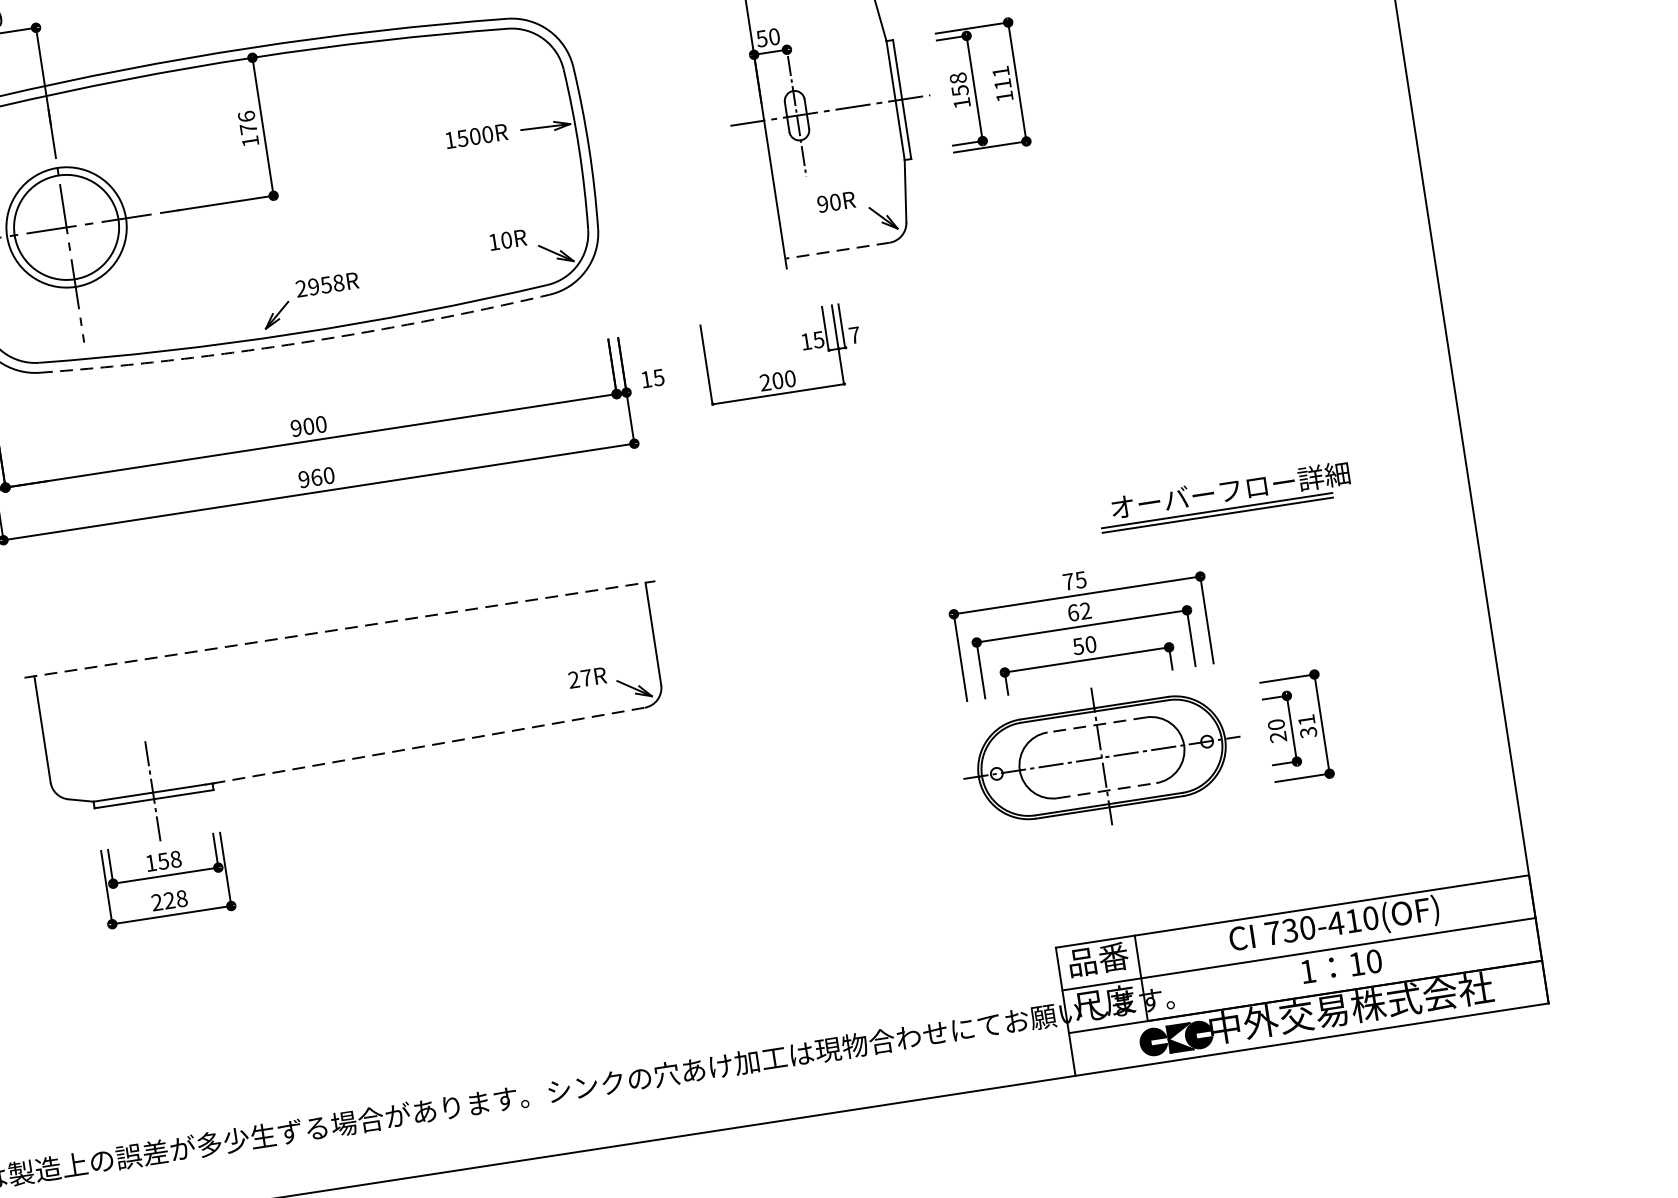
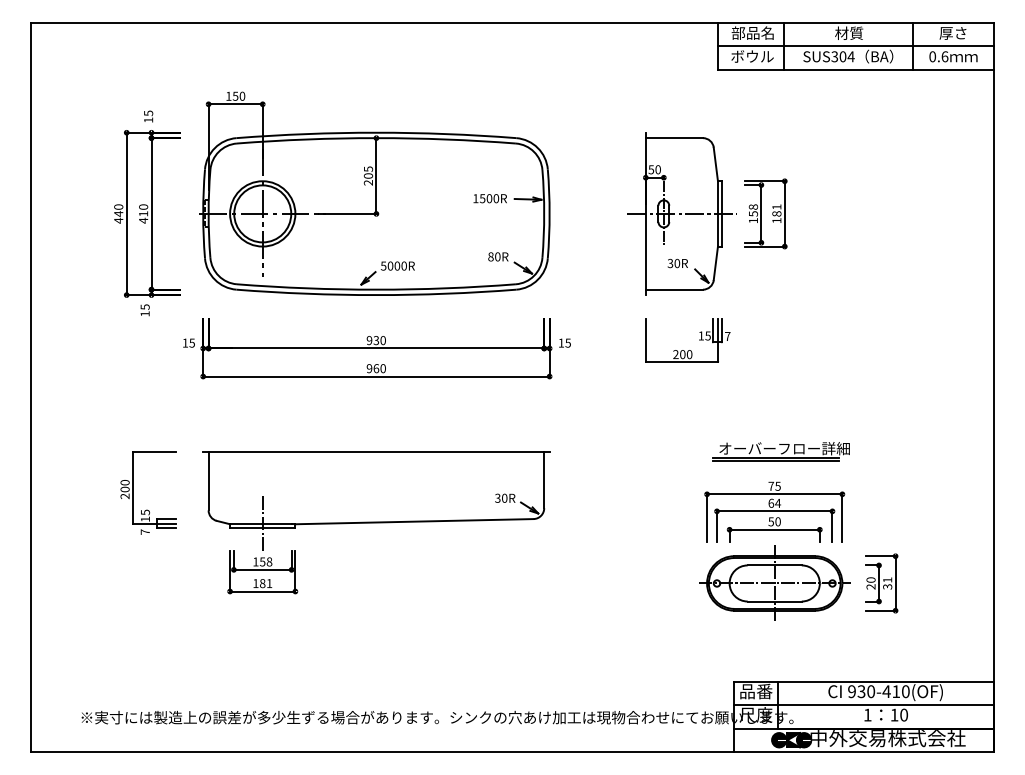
text: (1002, 83) -> (776, 213), 111 -> 181
text: (248, 128) -> (368, 175), 176 -> 205
text: (822, 204) -> (670, 263), 90R -> 30R
text: (493, 241) -> (490, 256), 10R -> 80R
line: (837, 250) -> (674, 289), dashed -> solid
text: (319, 284) -> (393, 265), 2958R -> 5000R
arc: (296, 344) -> (376, 295), dashed -> solid
part: (787, 371) -> (688, 350), moved
text: (309, 426) -> (376, 340), 900 -> 930
part: (1223, 496) -> (780, 451), moved
text: (1084, 609) -> (777, 502), 62 -> 64
line: (340, 630) -> (376, 452), dashed -> solid
text: (580, 677) -> (501, 497), 27R -> 30R
line: (1096, 725) -> (774, 565), dashed -> solid
line: (430, 745) -> (415, 521), dashed -> solid
line: (1108, 790) -> (775, 601), dashed -> solid
text: (169, 900) -> (262, 583), 228 -> 181
text: (1271, 933) -> (851, 691), 730-410(OF) -> 930-410(OF)

